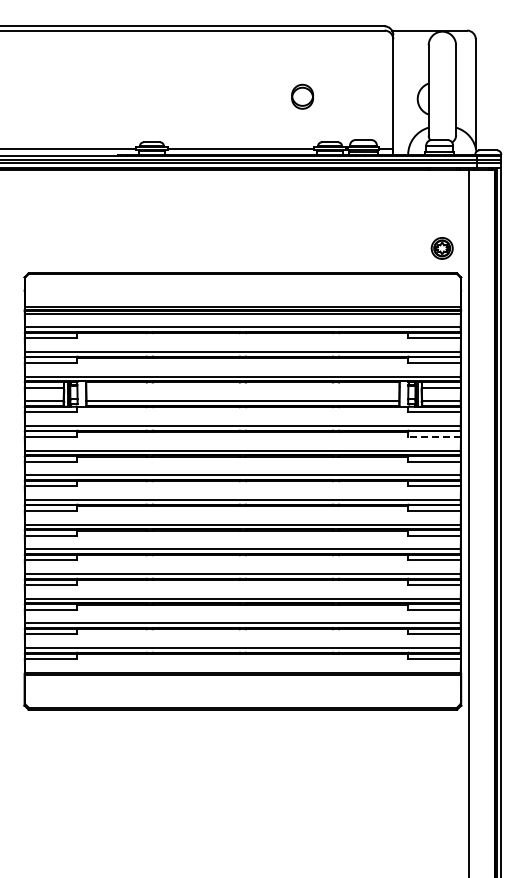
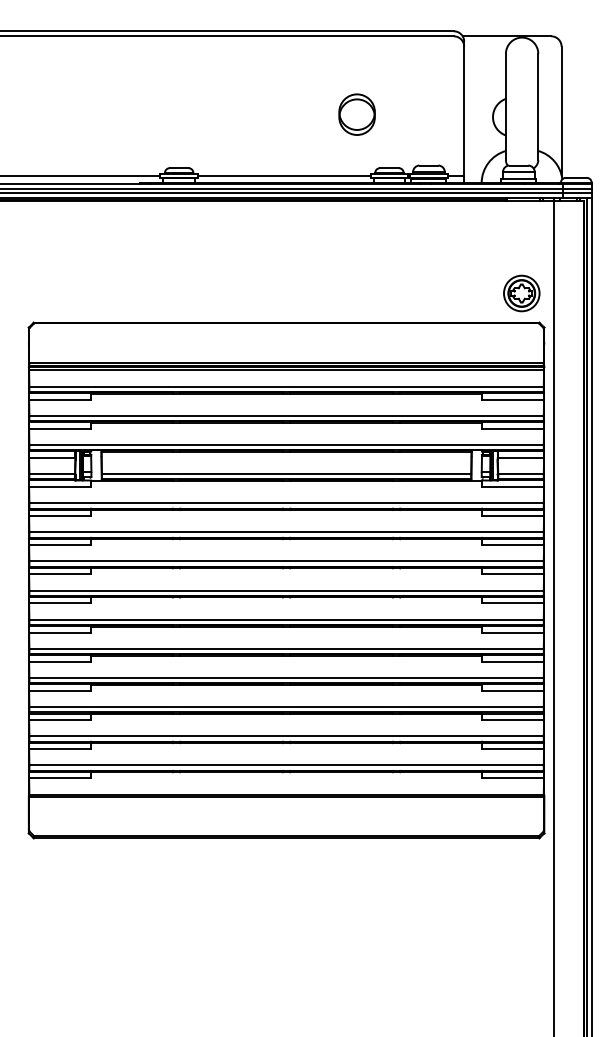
part: (302, 96) -> (356, 114), size x1.43
part: (442, 248) -> (522, 293), size x1.43
line: (434, 436) -> (512, 515), dashed -> solid

